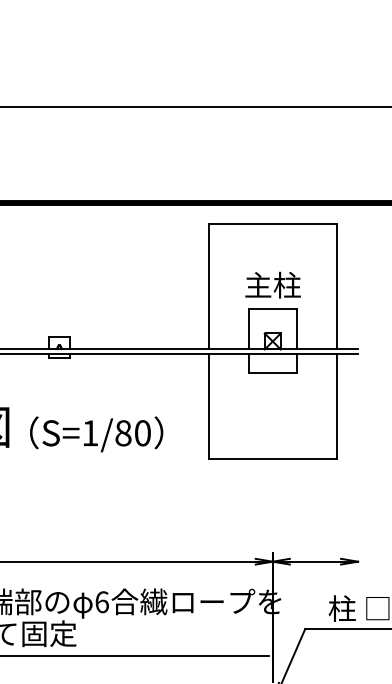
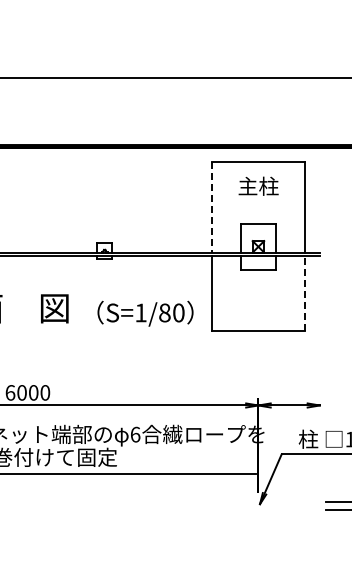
text: (272, 284) -> (258, 185), moved
line: (209, 286) -> (212, 207), solid -> dashed
line: (336, 406) -> (304, 293), solid -> dashed
text: (96, 434) -> (145, 313), moved

